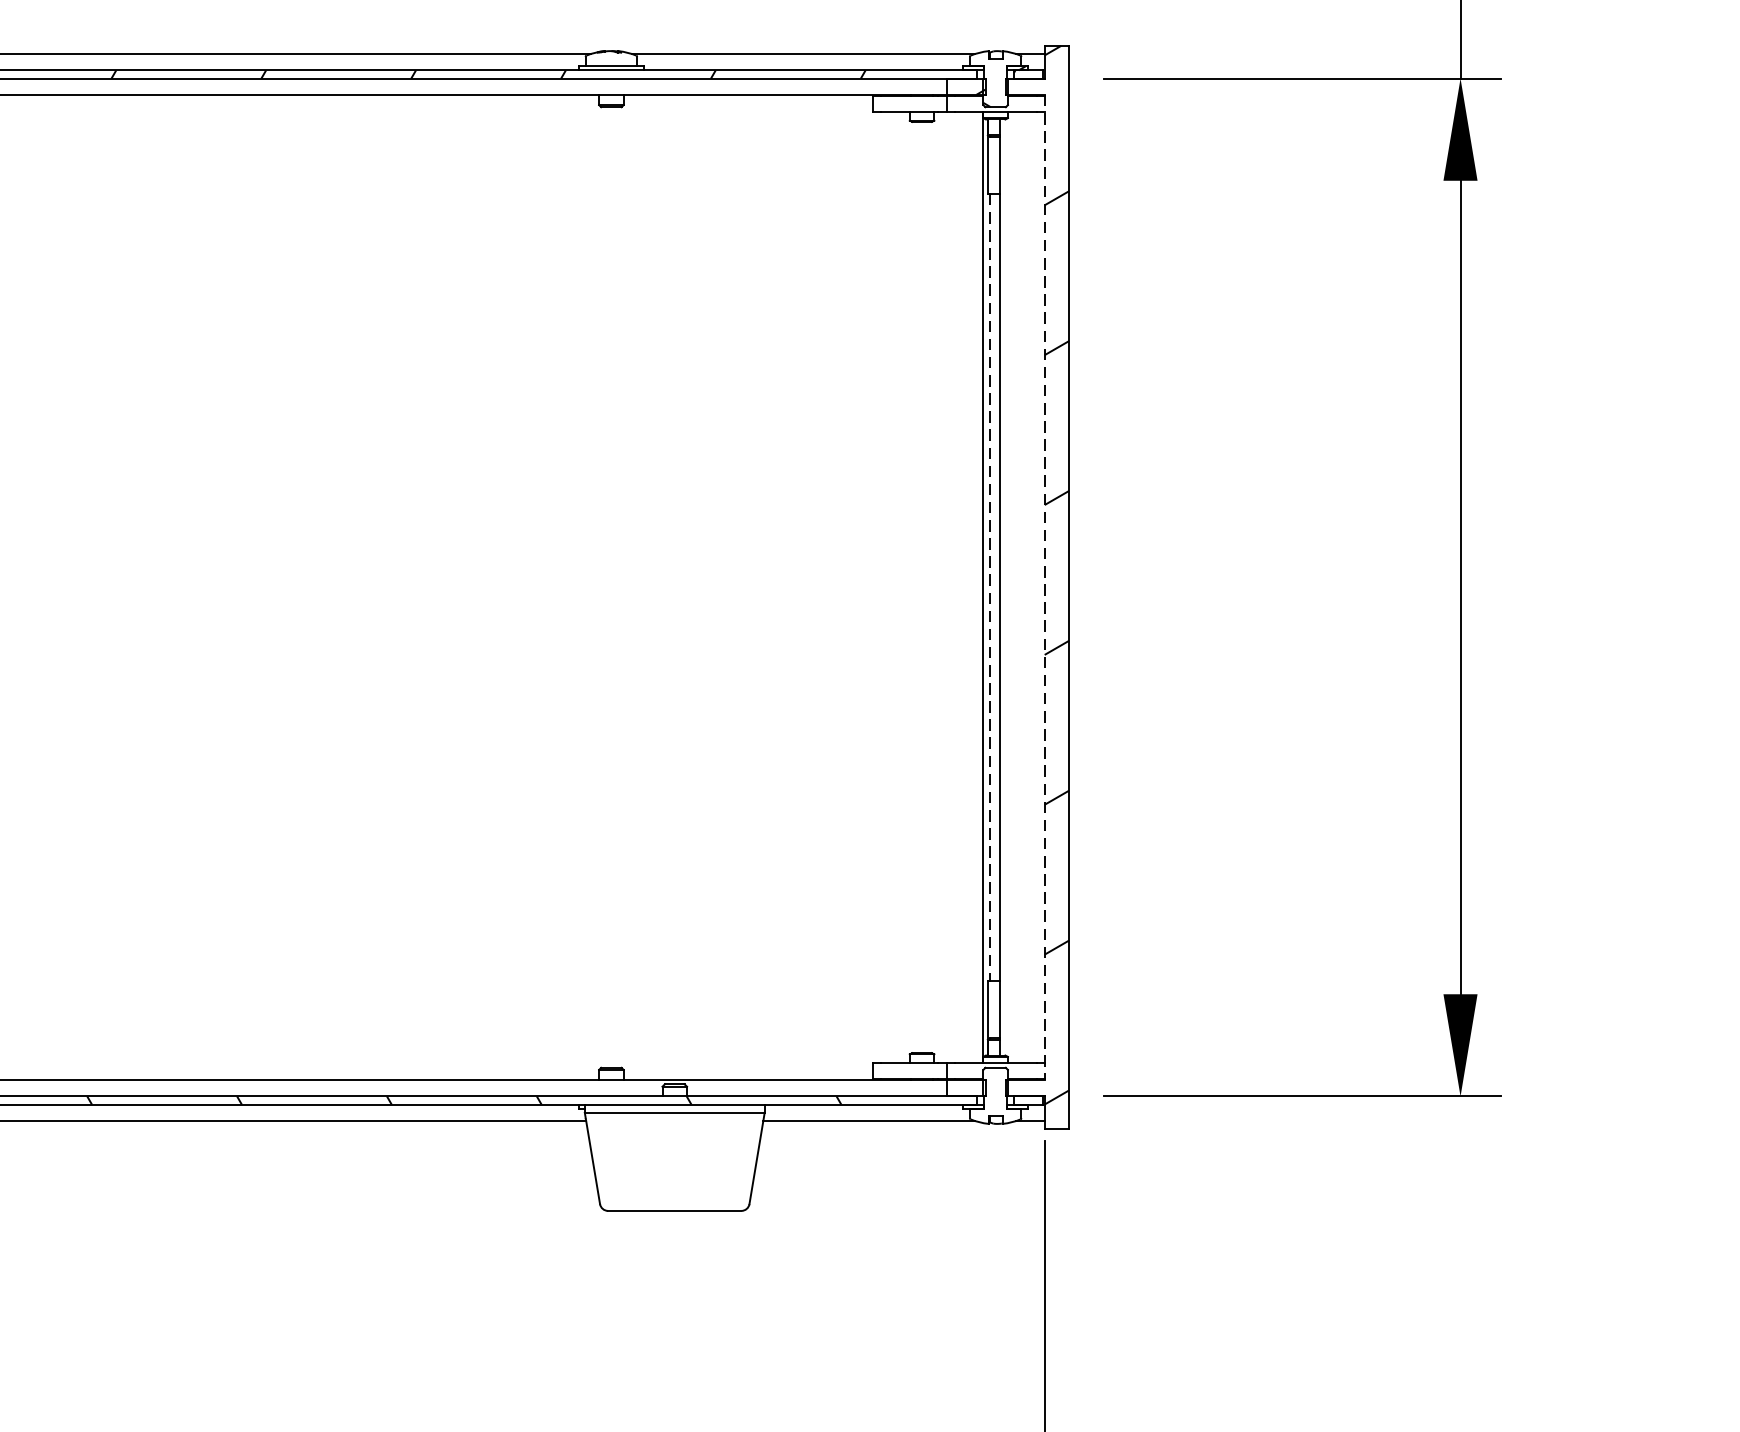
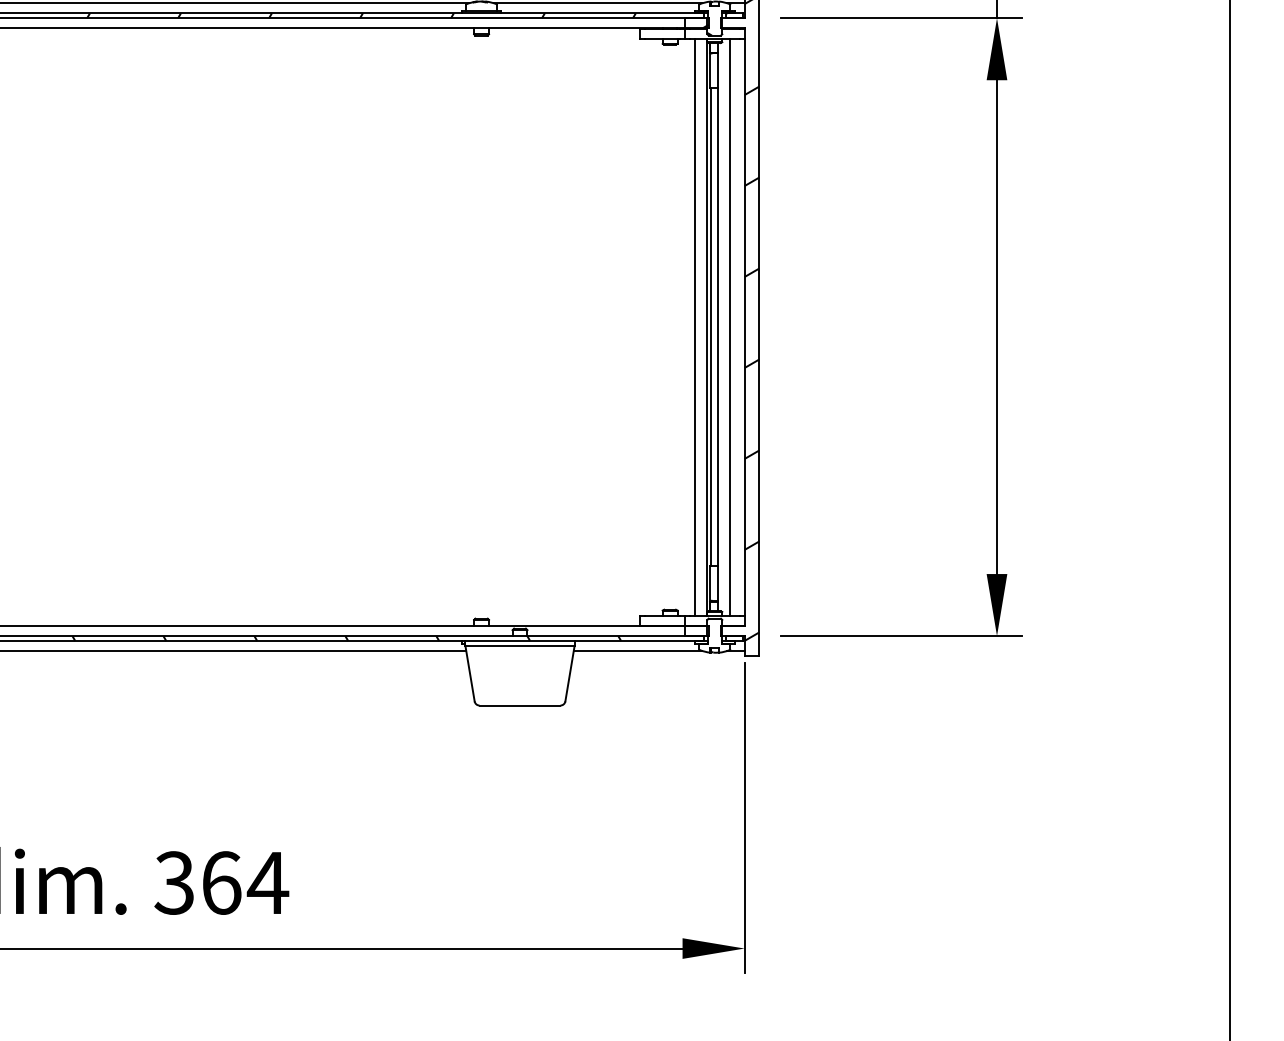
line: (962, 586) -> (694, 326), added
line: (1019, 586) -> (729, 326), added
line: (990, 588) -> (711, 327), dashed -> solid
line: (1044, 588) -> (744, 327), dashed -> solid

